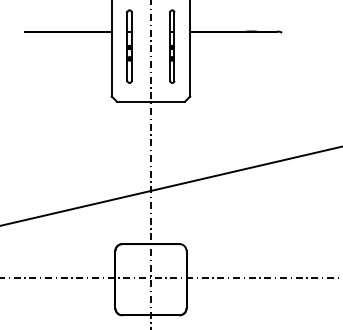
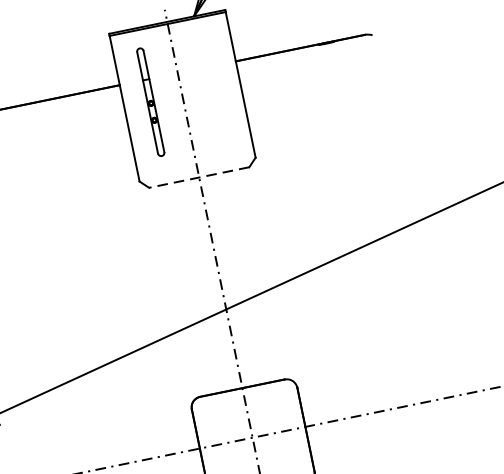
part: (172, 46) -> (214, 88), removed
line: (150, 101) -> (198, 177), solid -> dashed

